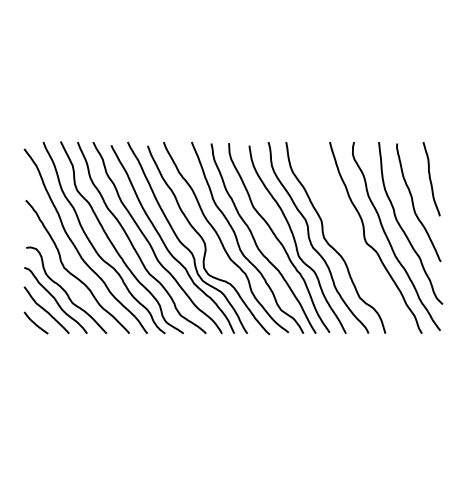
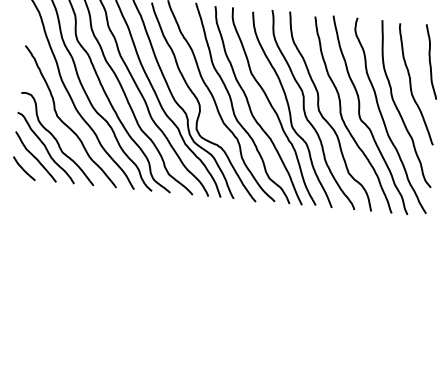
curve: (348, 241) -> (342, 116), added

